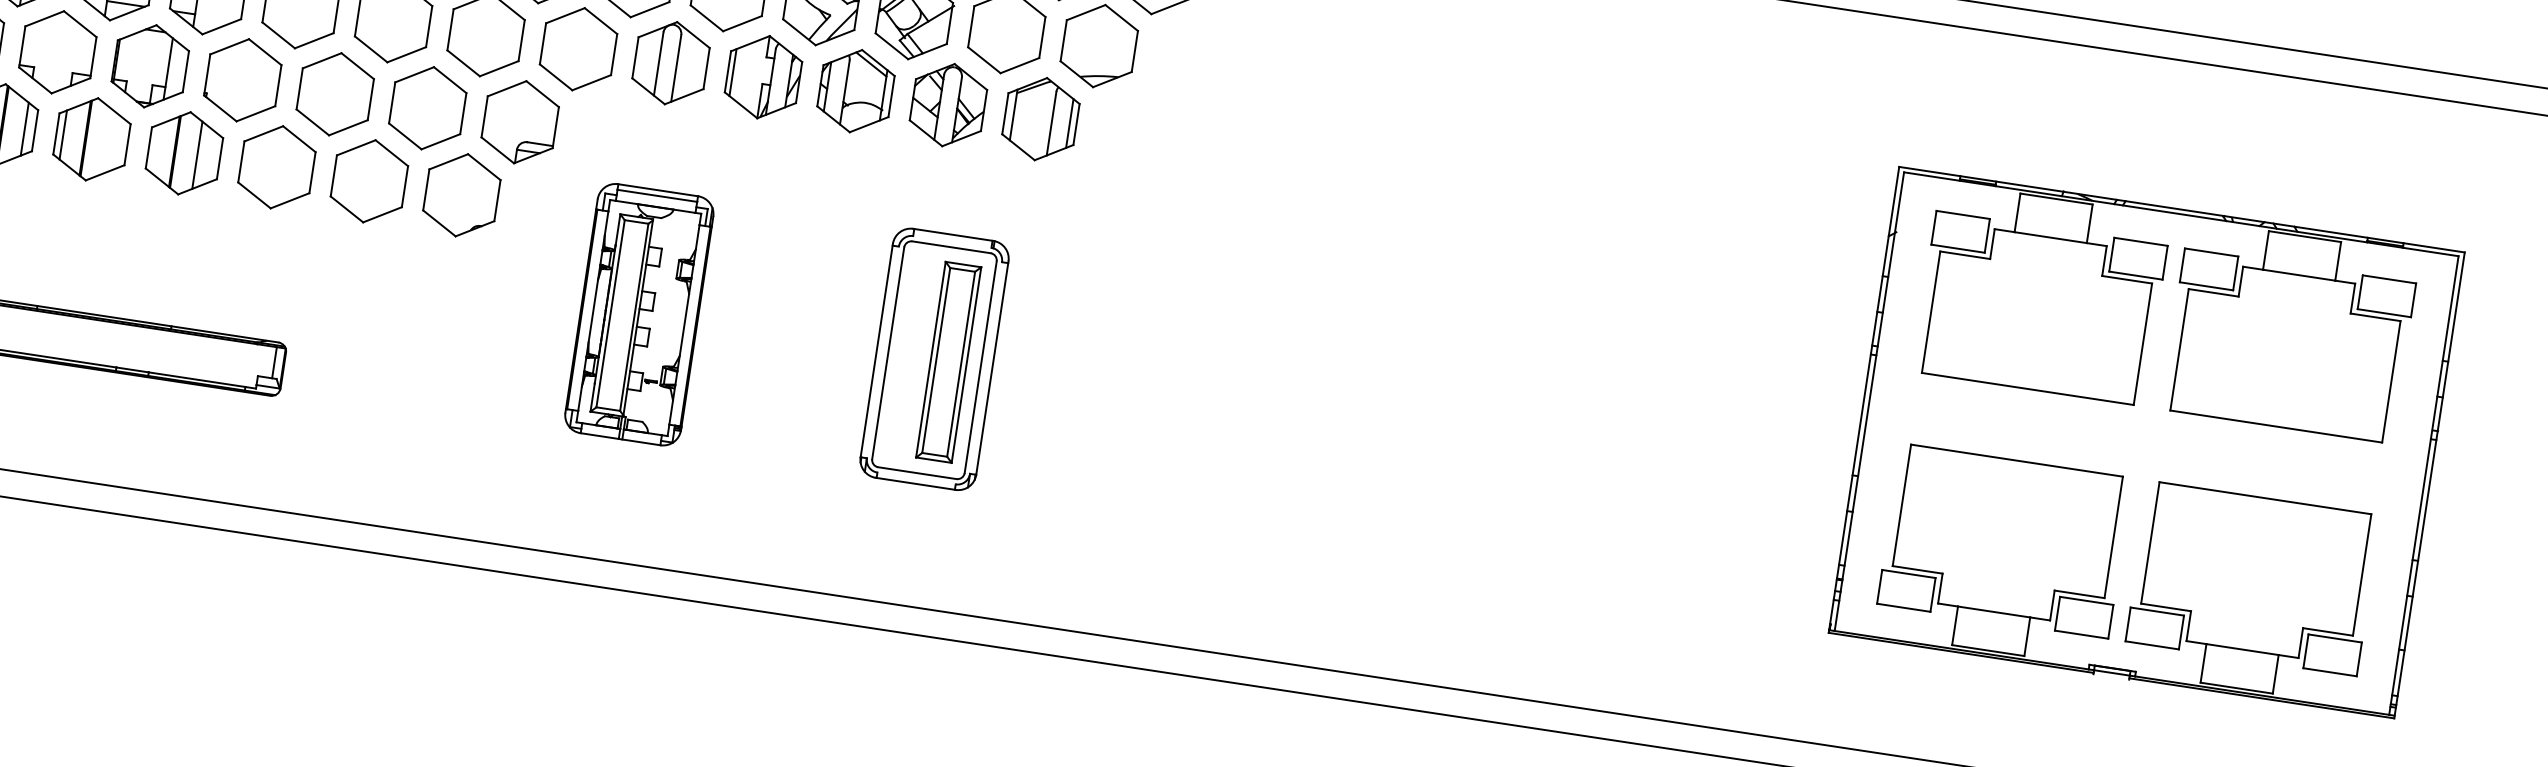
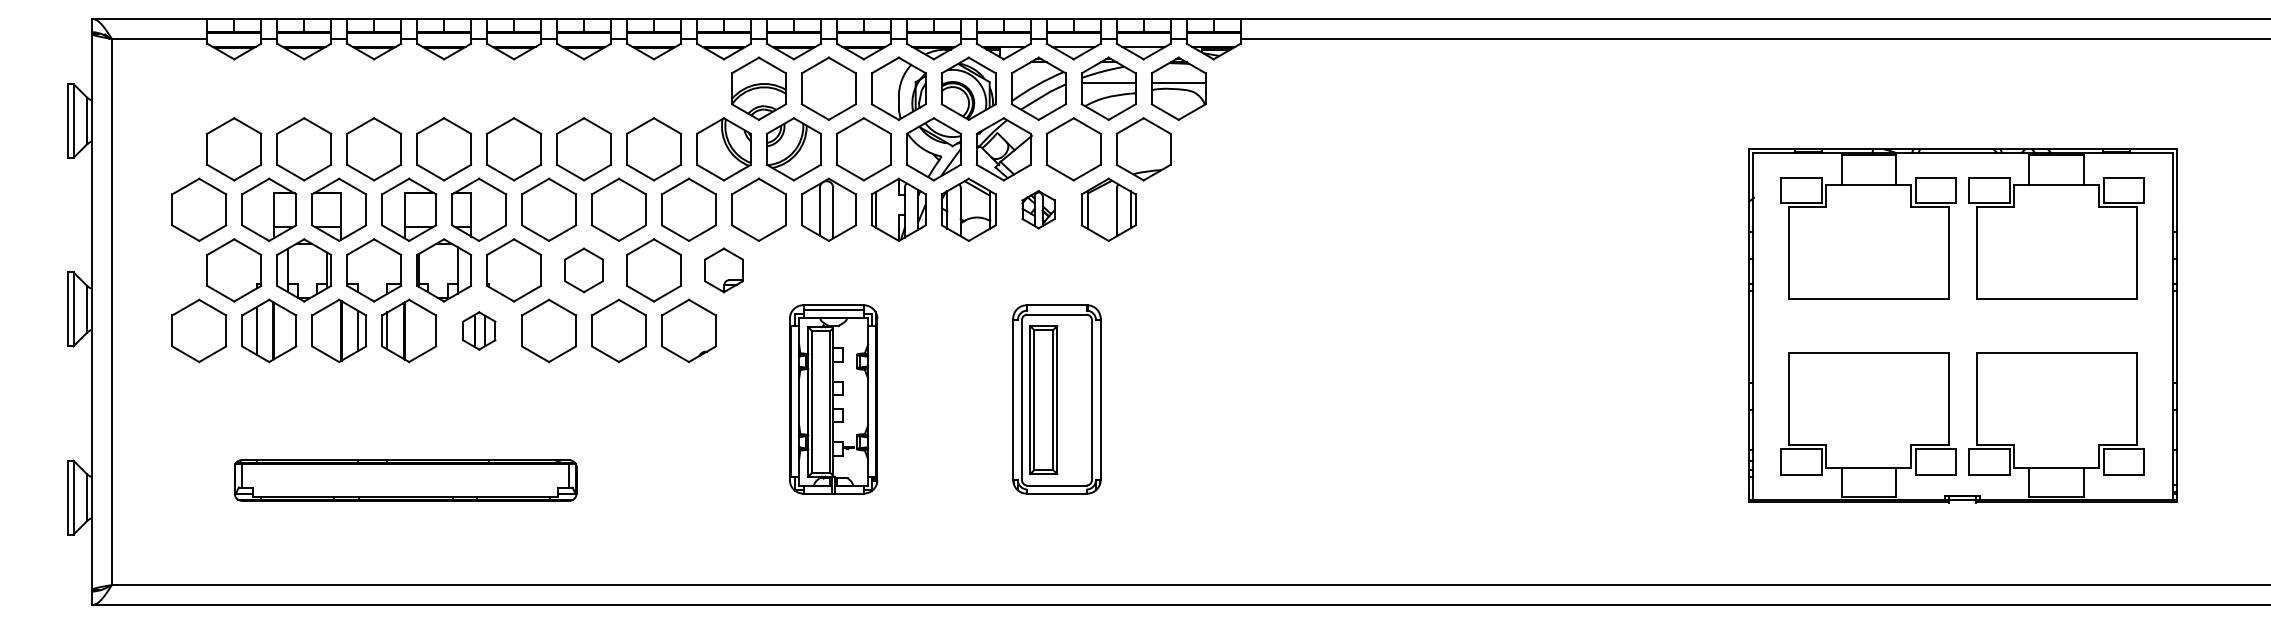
part: (334, 94) -> (583, 270), size x0.7
part: (948, 104) -> (1038, 209), size x0.6
part: (519, 122) -> (723, 270), size x0.7
part: (185, 152) -> (479, 330), size x0.6
part: (948, 362) -> (1043, 400), moved

